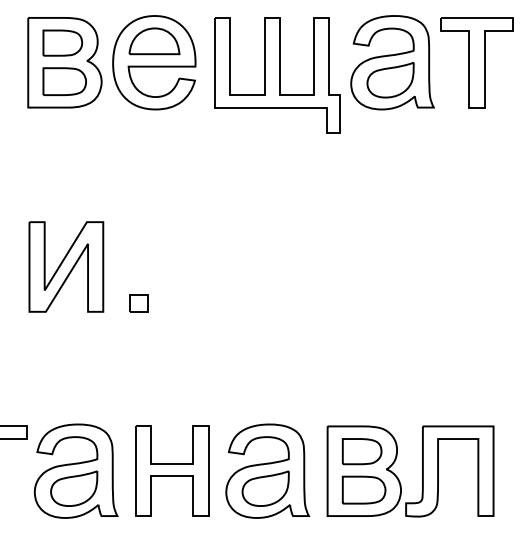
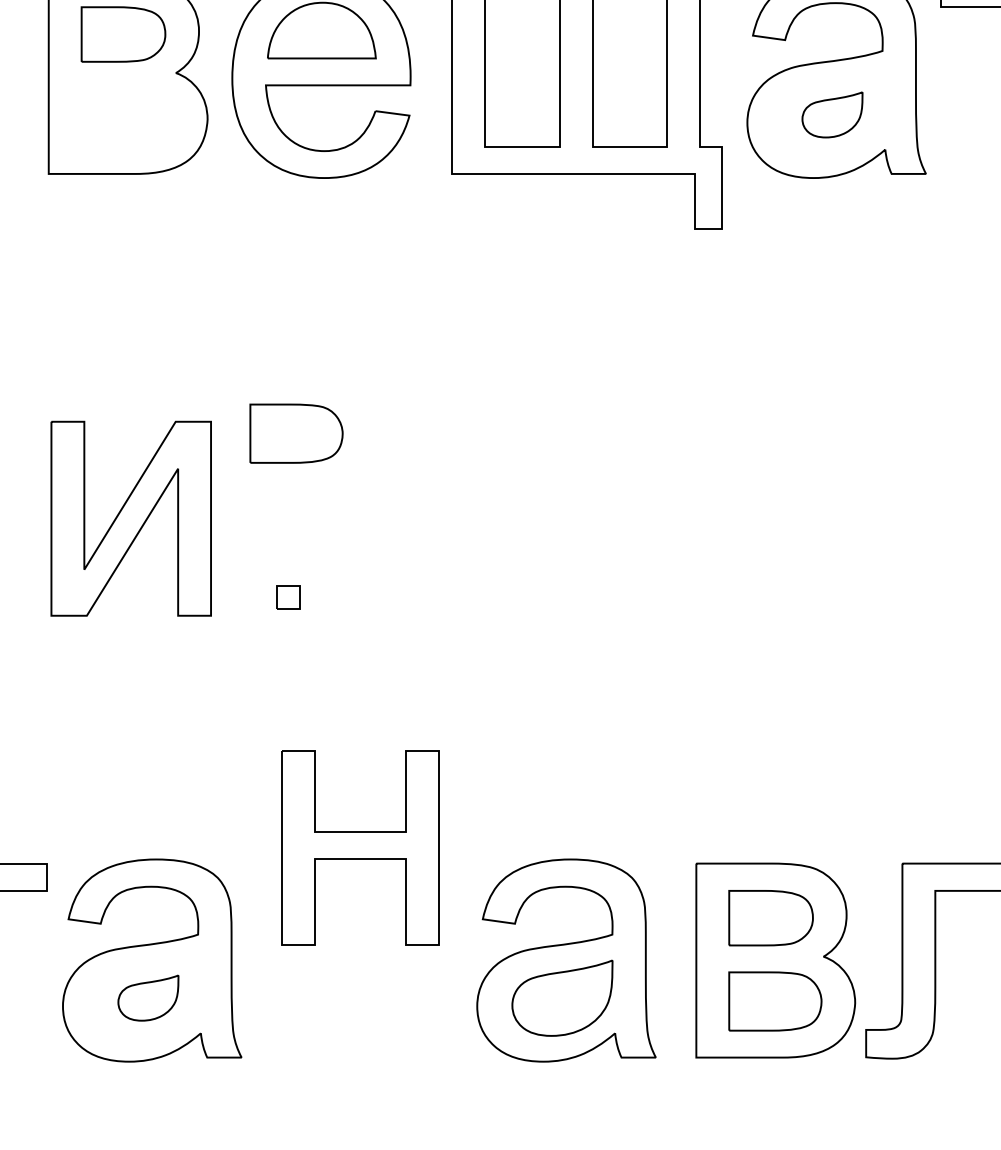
part: (390, 80) -> (832, 115), size x0.6
part: (64, 81) -> (295, 433), moved
part: (138, 303) -> (287, 597), size x0.6
part: (172, 470) -> (360, 846), moved
part: (74, 488) -> (148, 997), size x0.6

